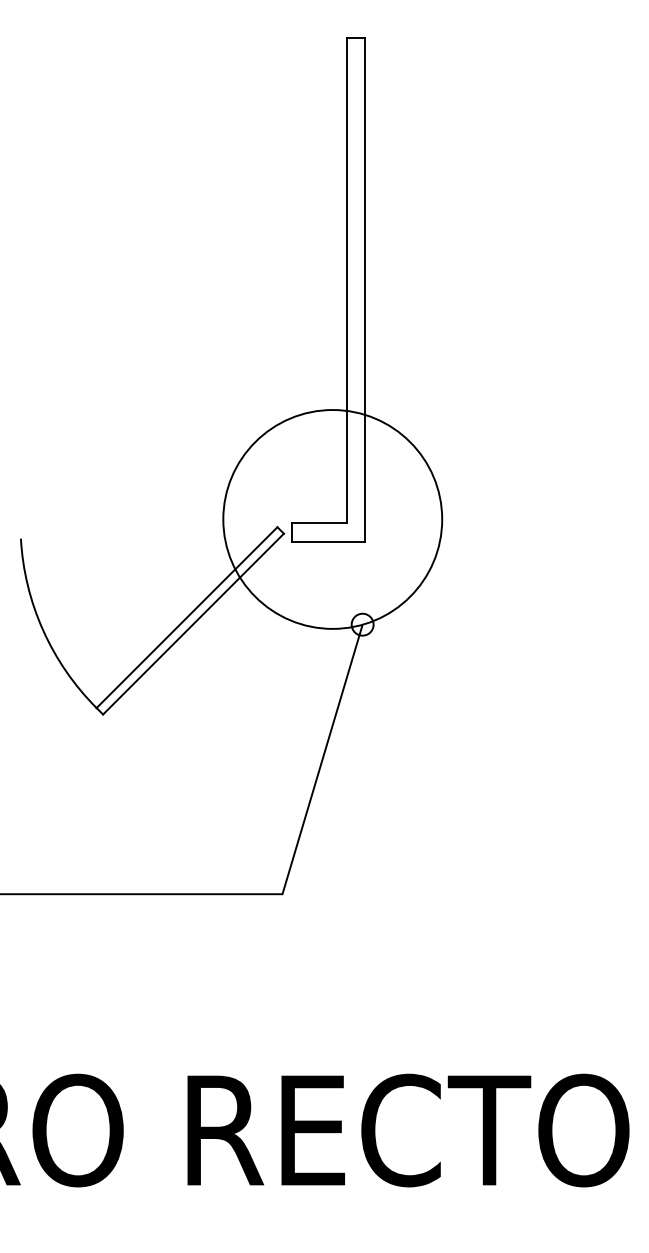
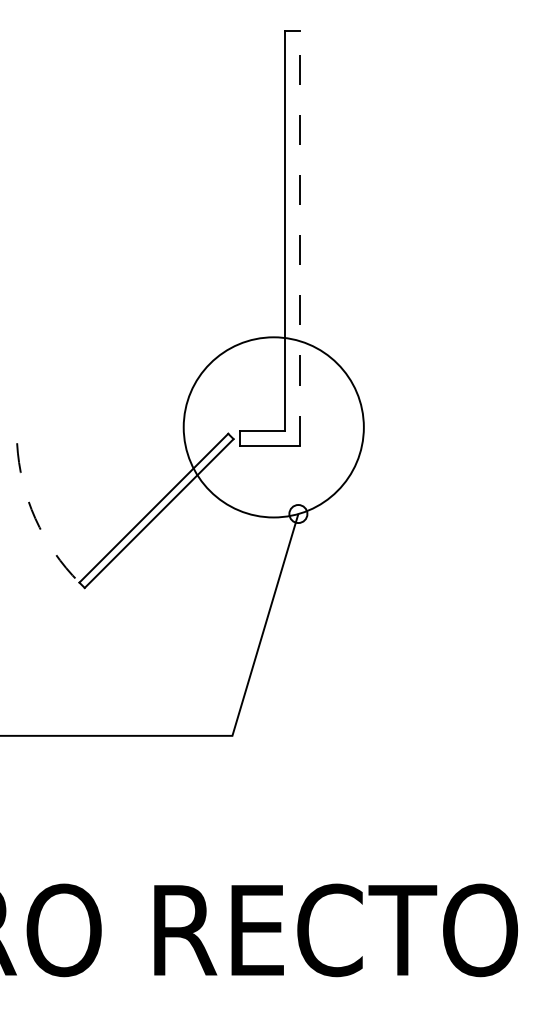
line: (364, 289) -> (299, 238), solid -> dashed
arc: (43, 630) -> (35, 518), solid -> dashed

